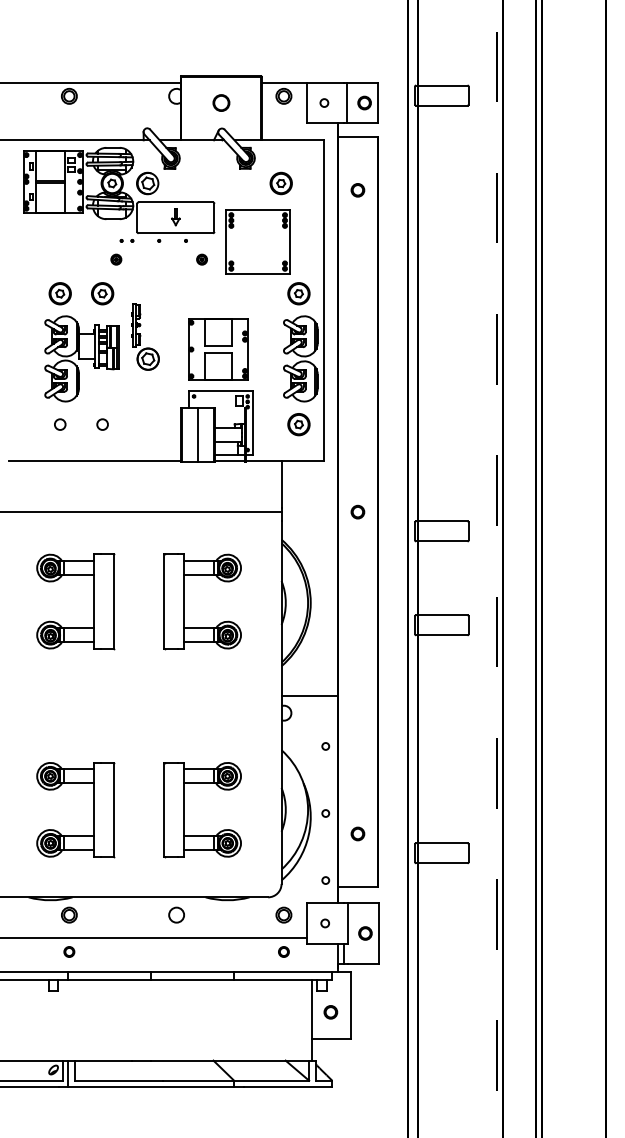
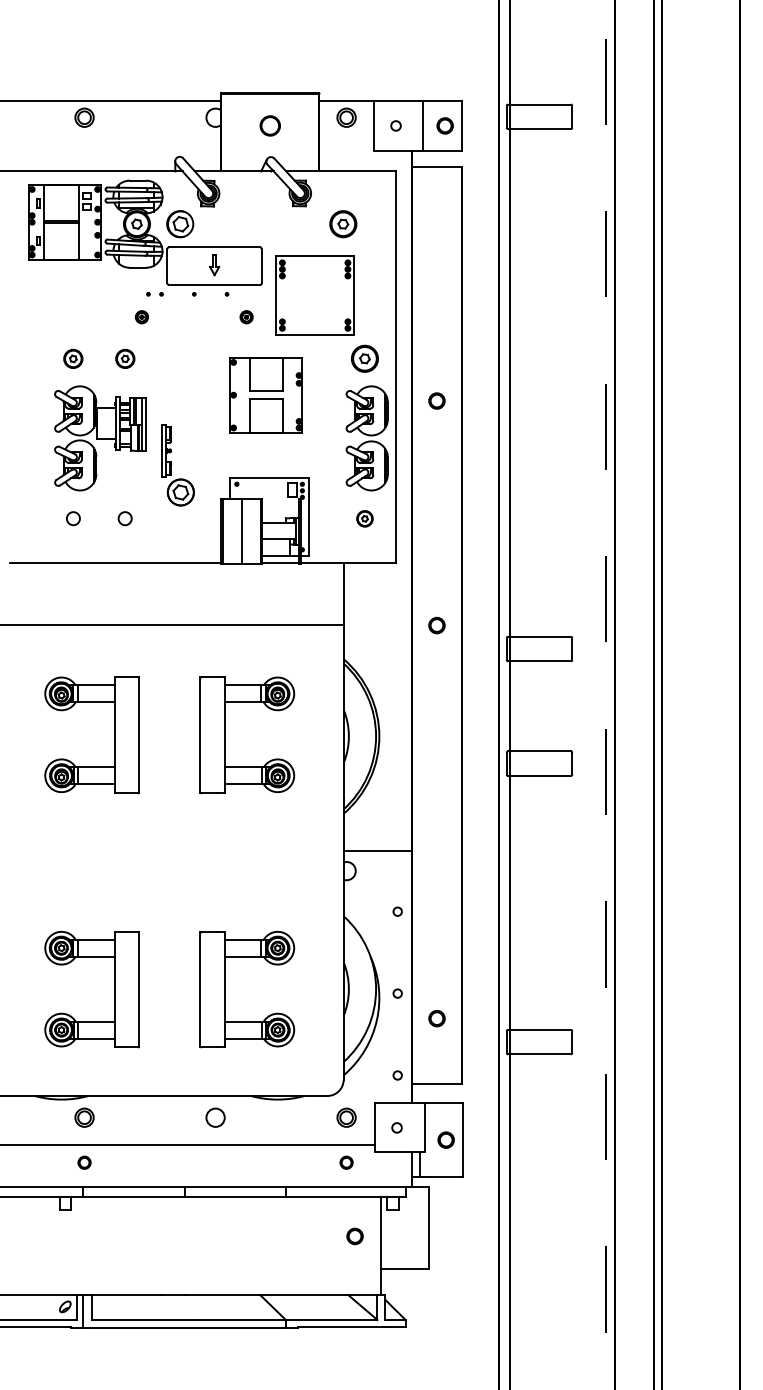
part: (357, 190) -> (436, 401), moved
part: (59, 293) -> (72, 358), size x0.7
part: (102, 293) -> (125, 358), size x0.7
part: (145, 336) -> (177, 464), moved
part: (218, 349) -> (266, 395), moved
part: (298, 424) -> (364, 518), size x0.6
part: (330, 1012) -> (354, 1236), moved

